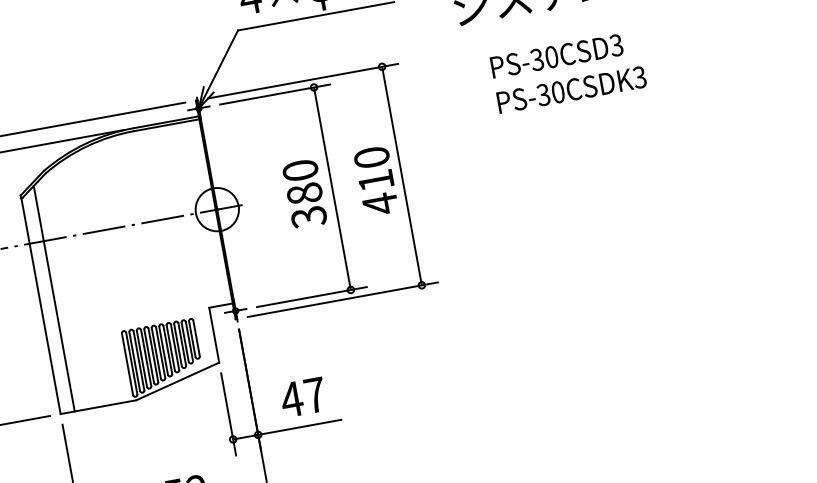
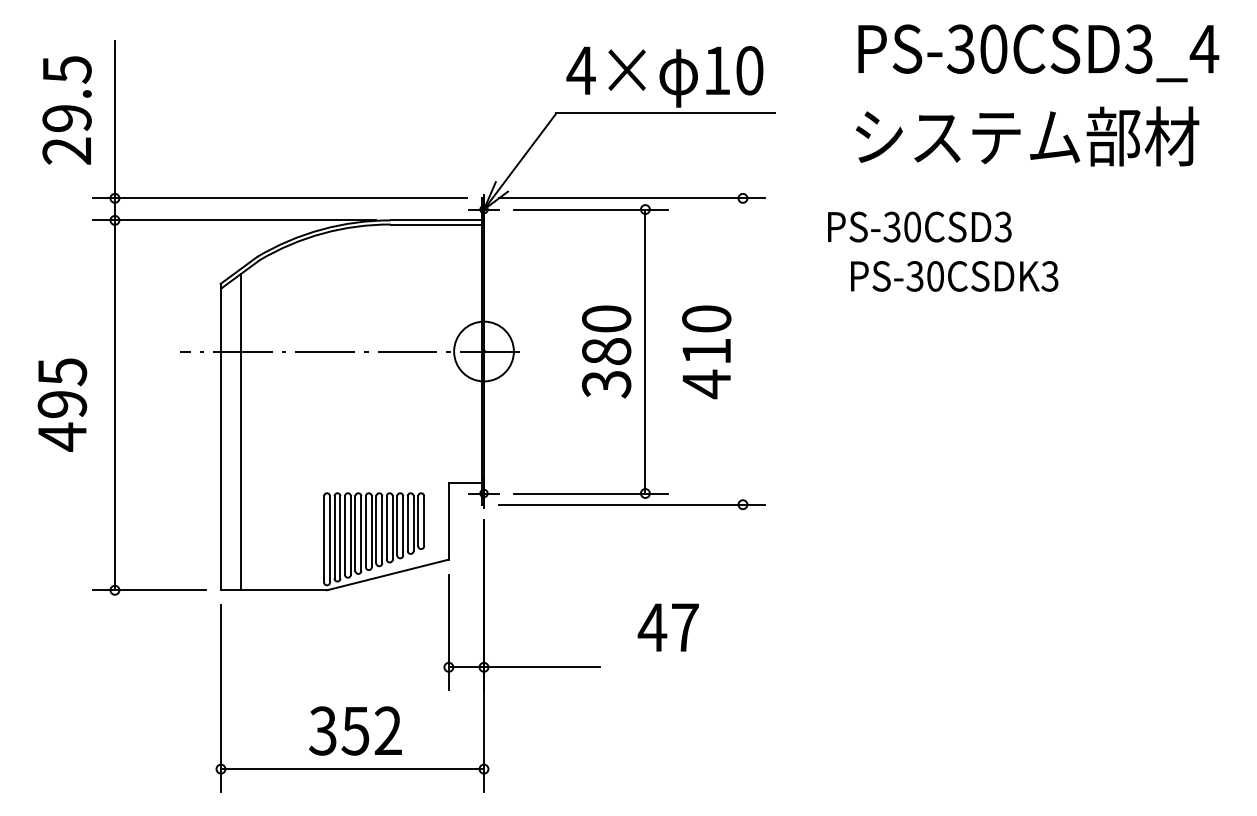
text: (556, 55) -> (919, 226), moved
text: (571, 89) -> (954, 276), moved
line: (401, 176) -> (742, 351), removed
text: (302, 397) -> (667, 627), moved

